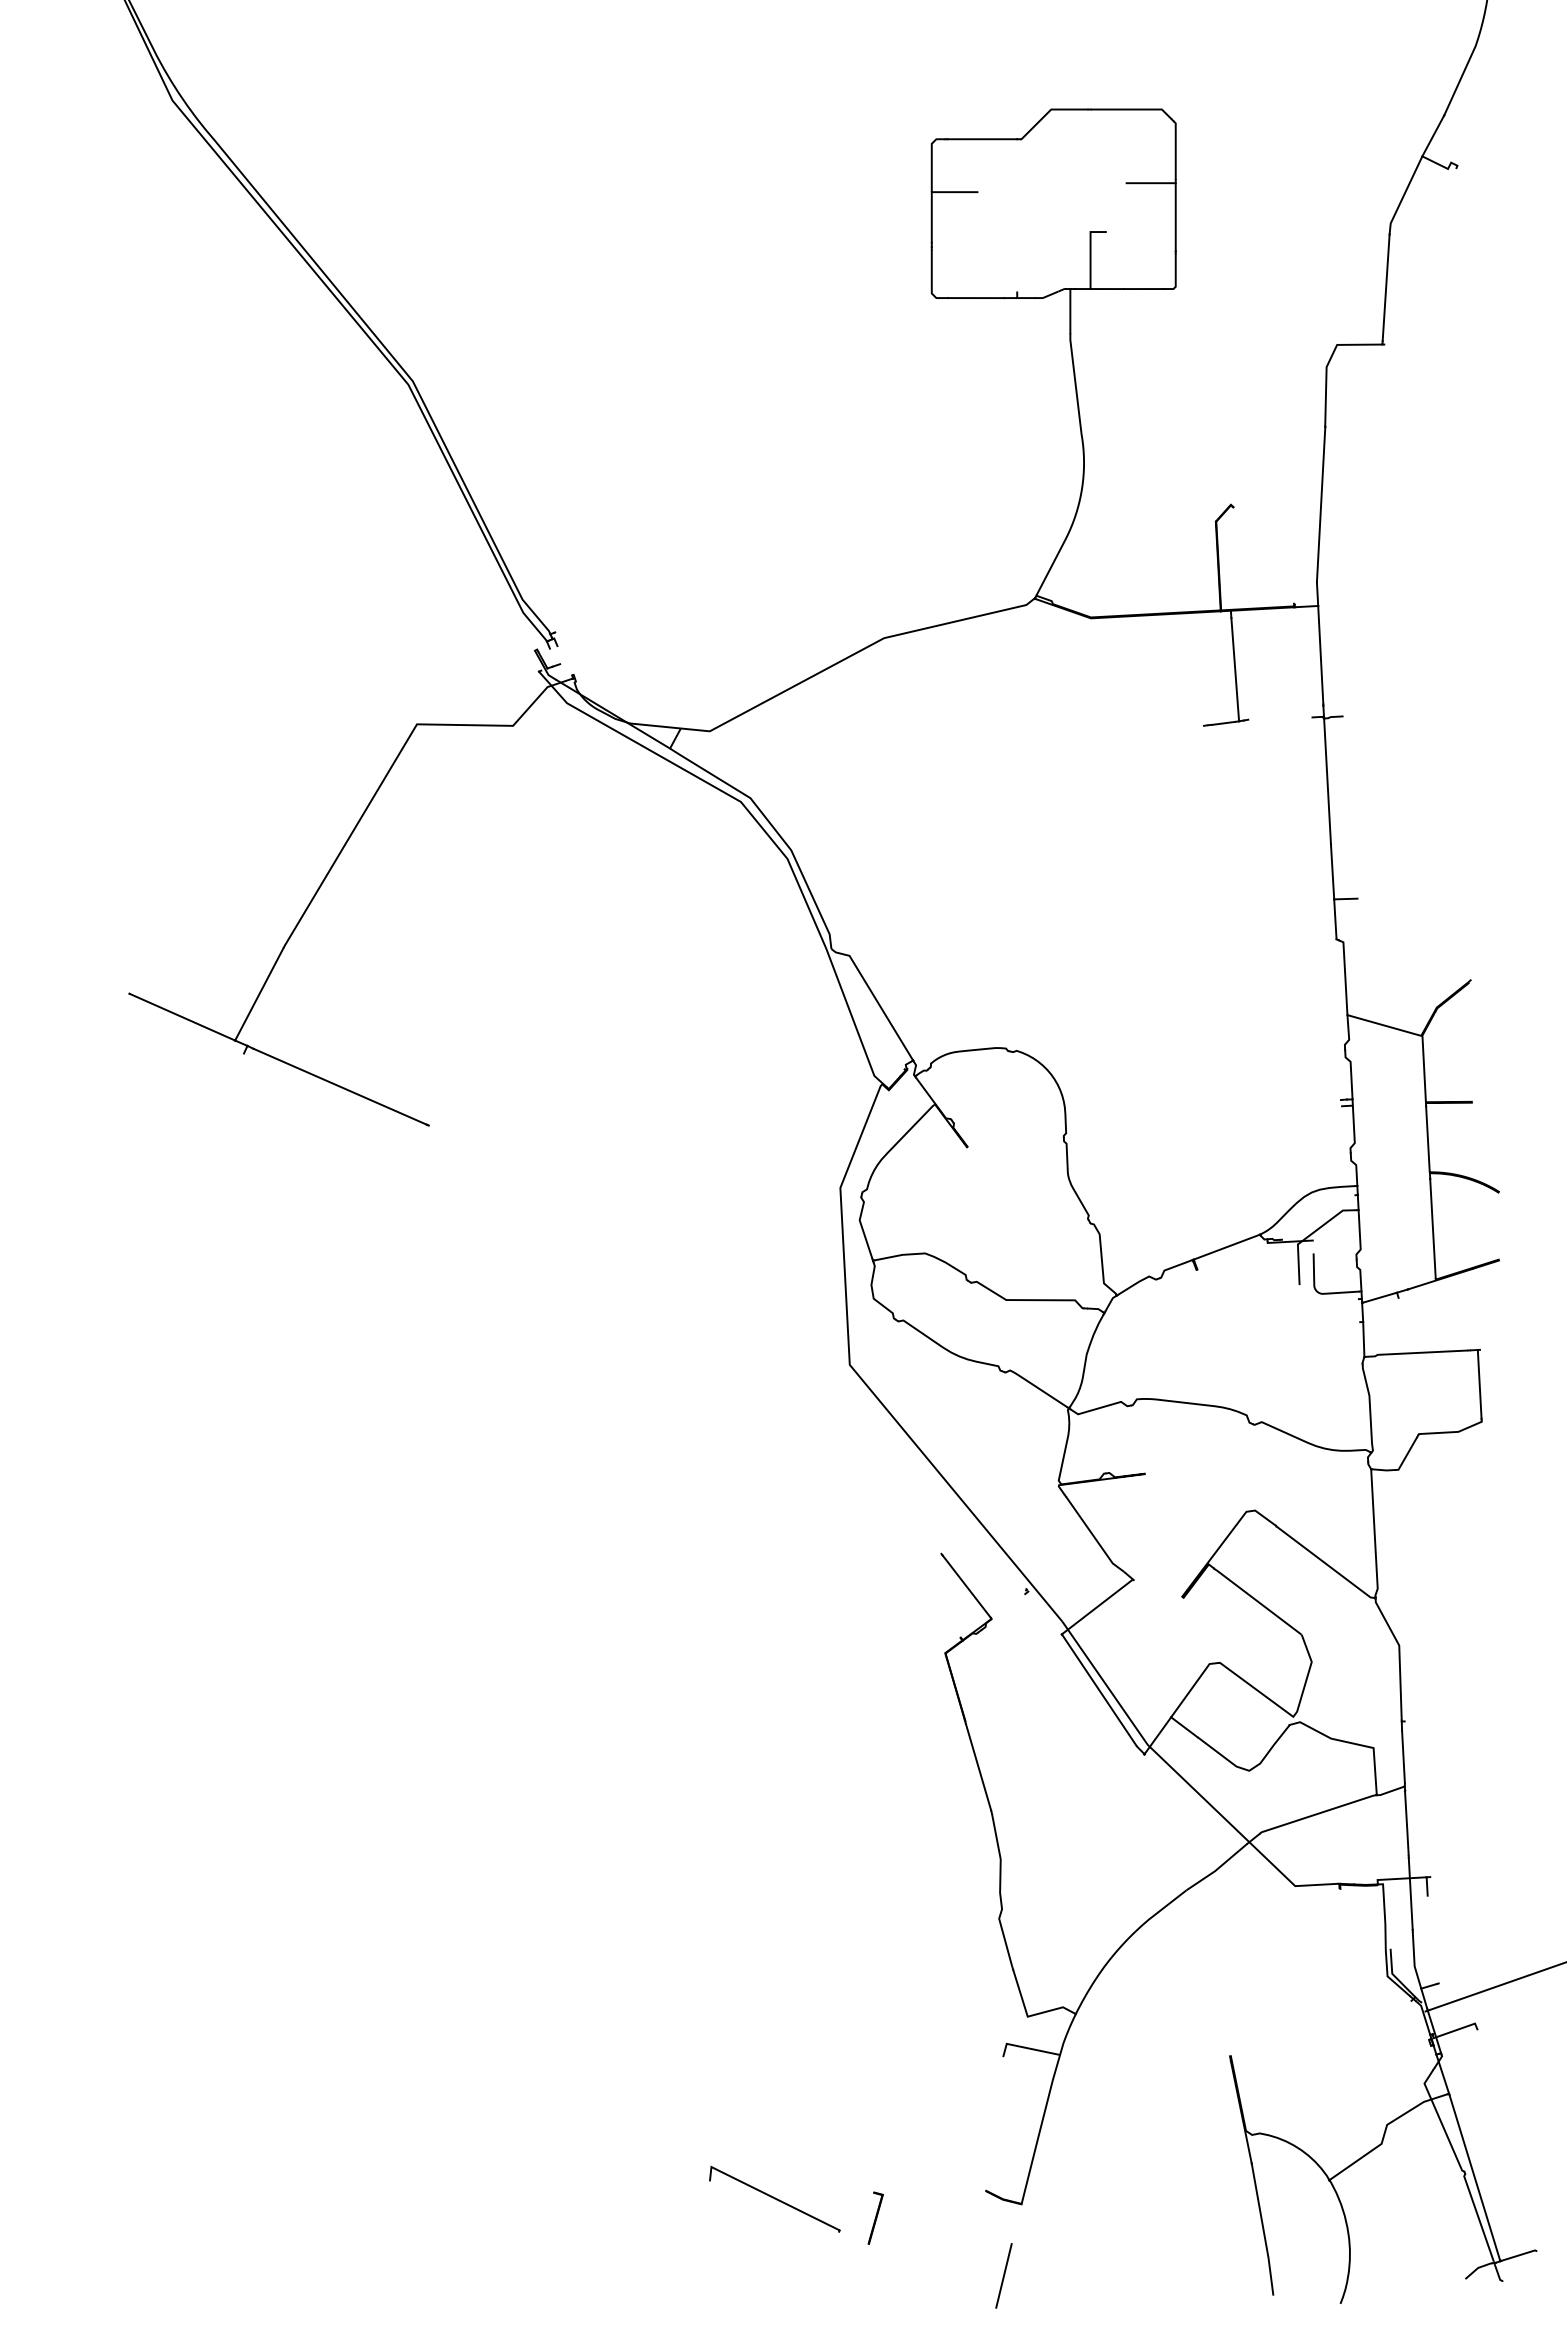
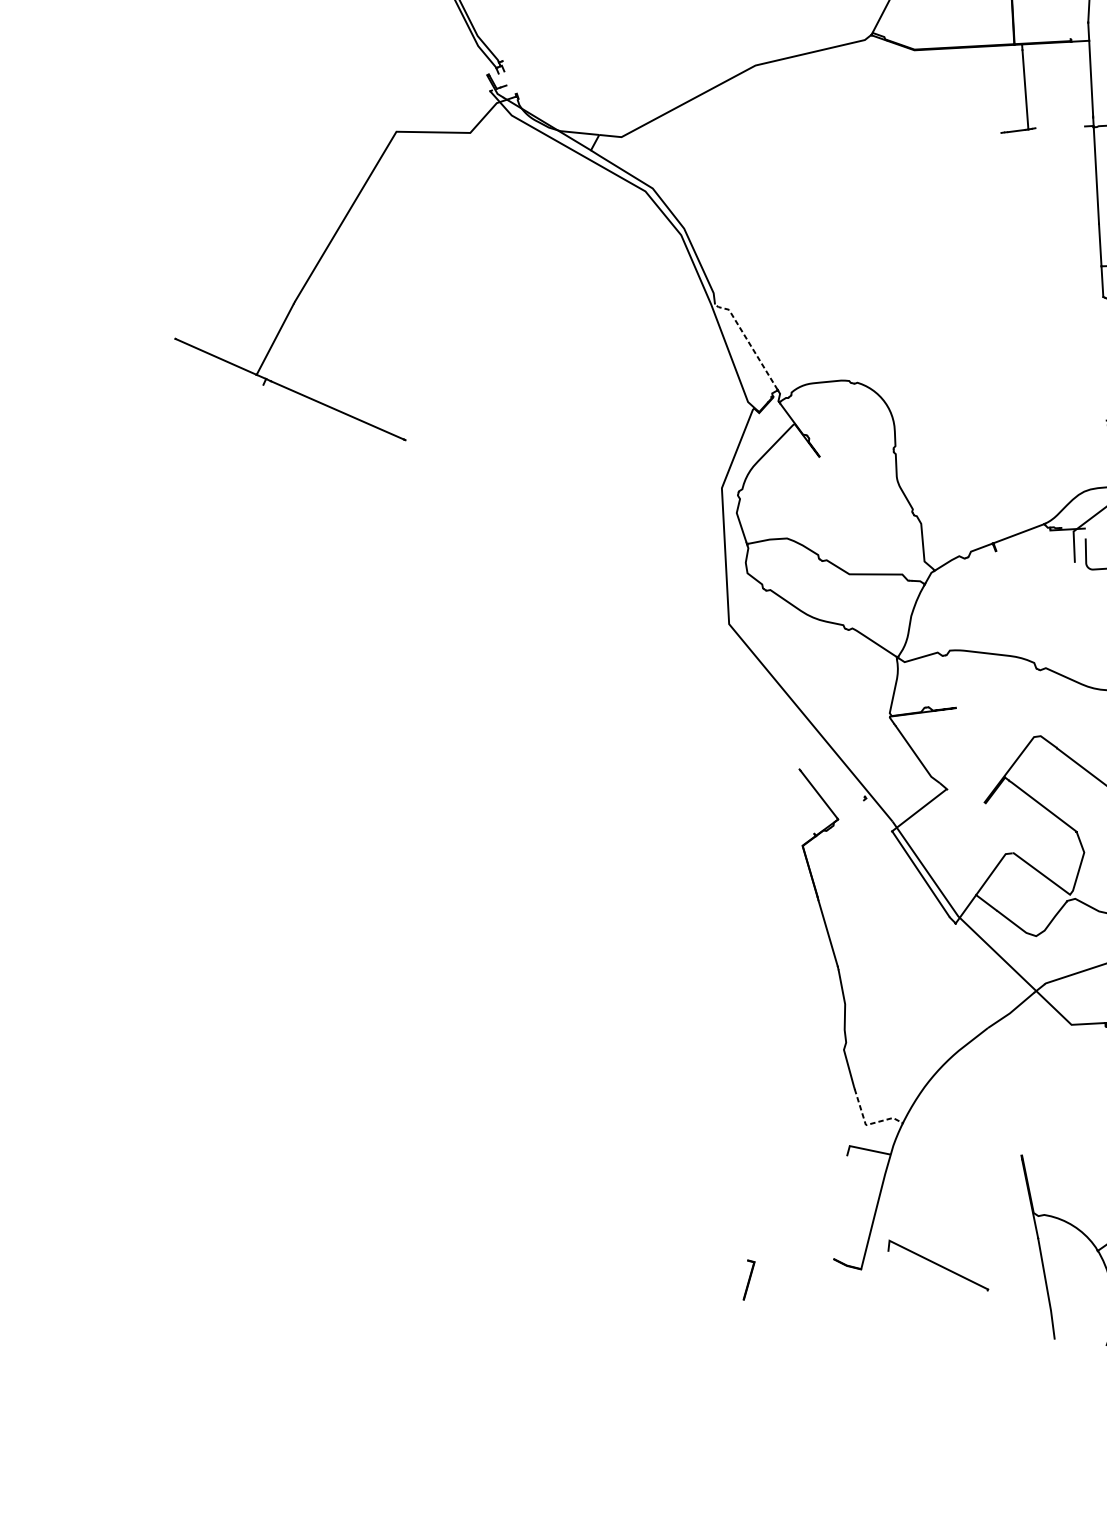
line: (875, 998) -> (748, 342), solid -> dashed
line: (1028, 2016) -> (866, 1125), solid -> dashed
part: (774, 2198) -> (938, 1264), moved
line: (1003, 2275) -> (847, 1324), removed

